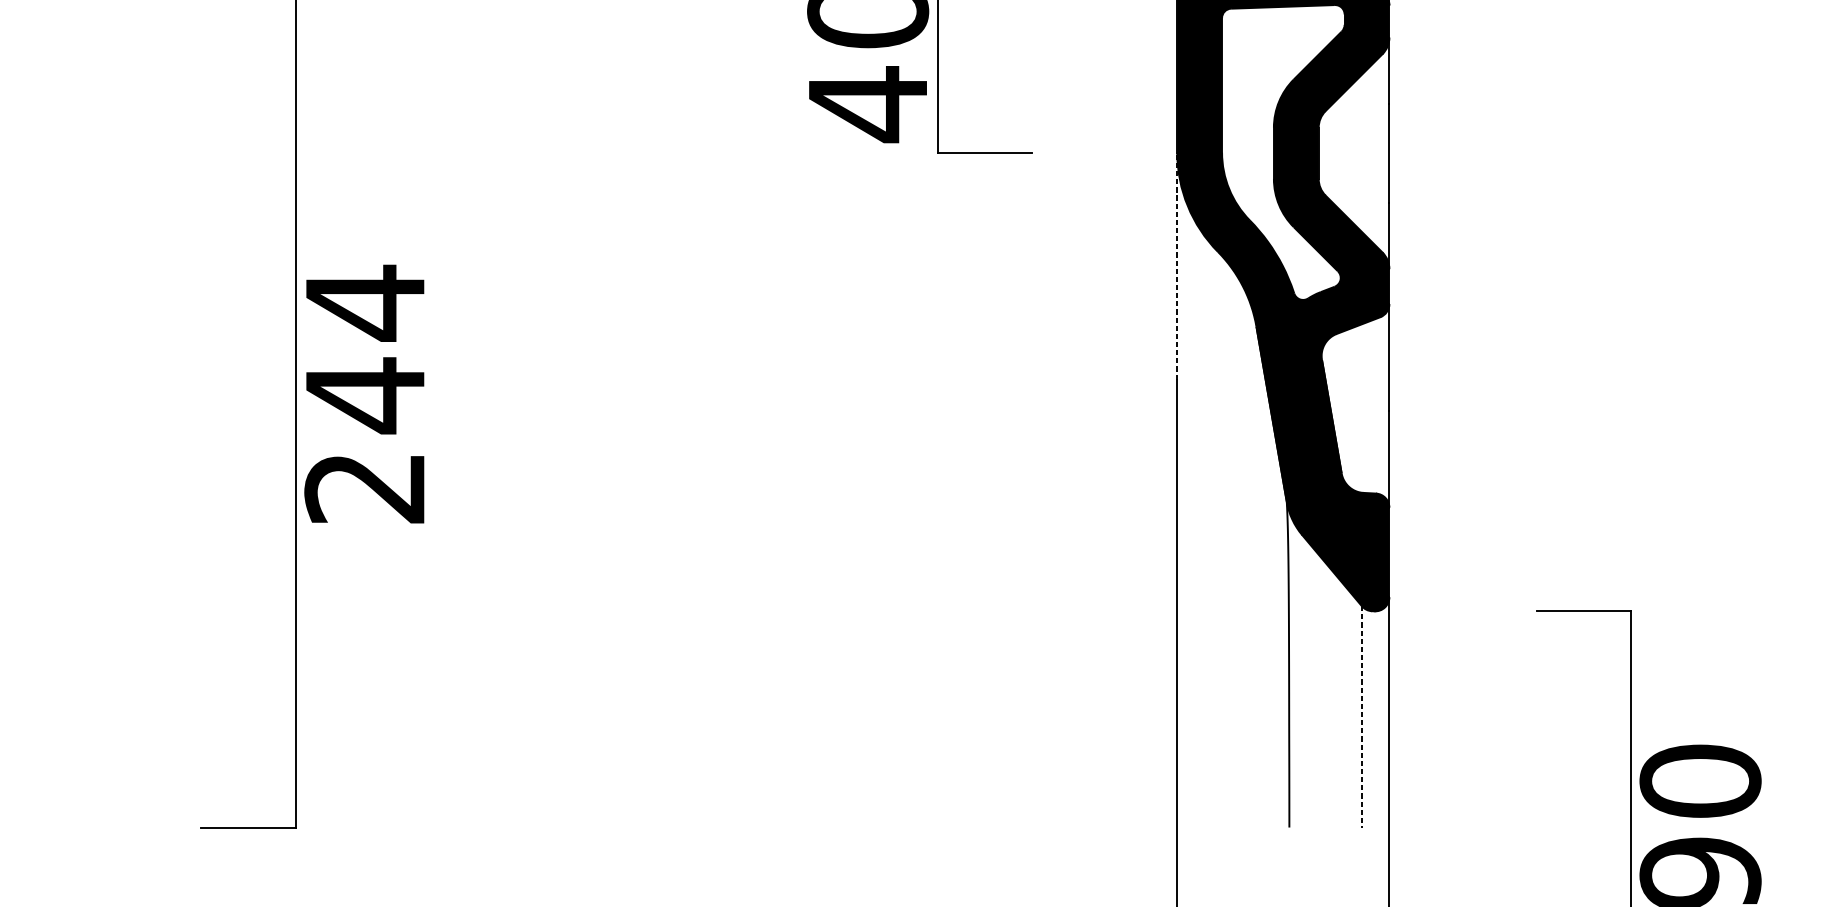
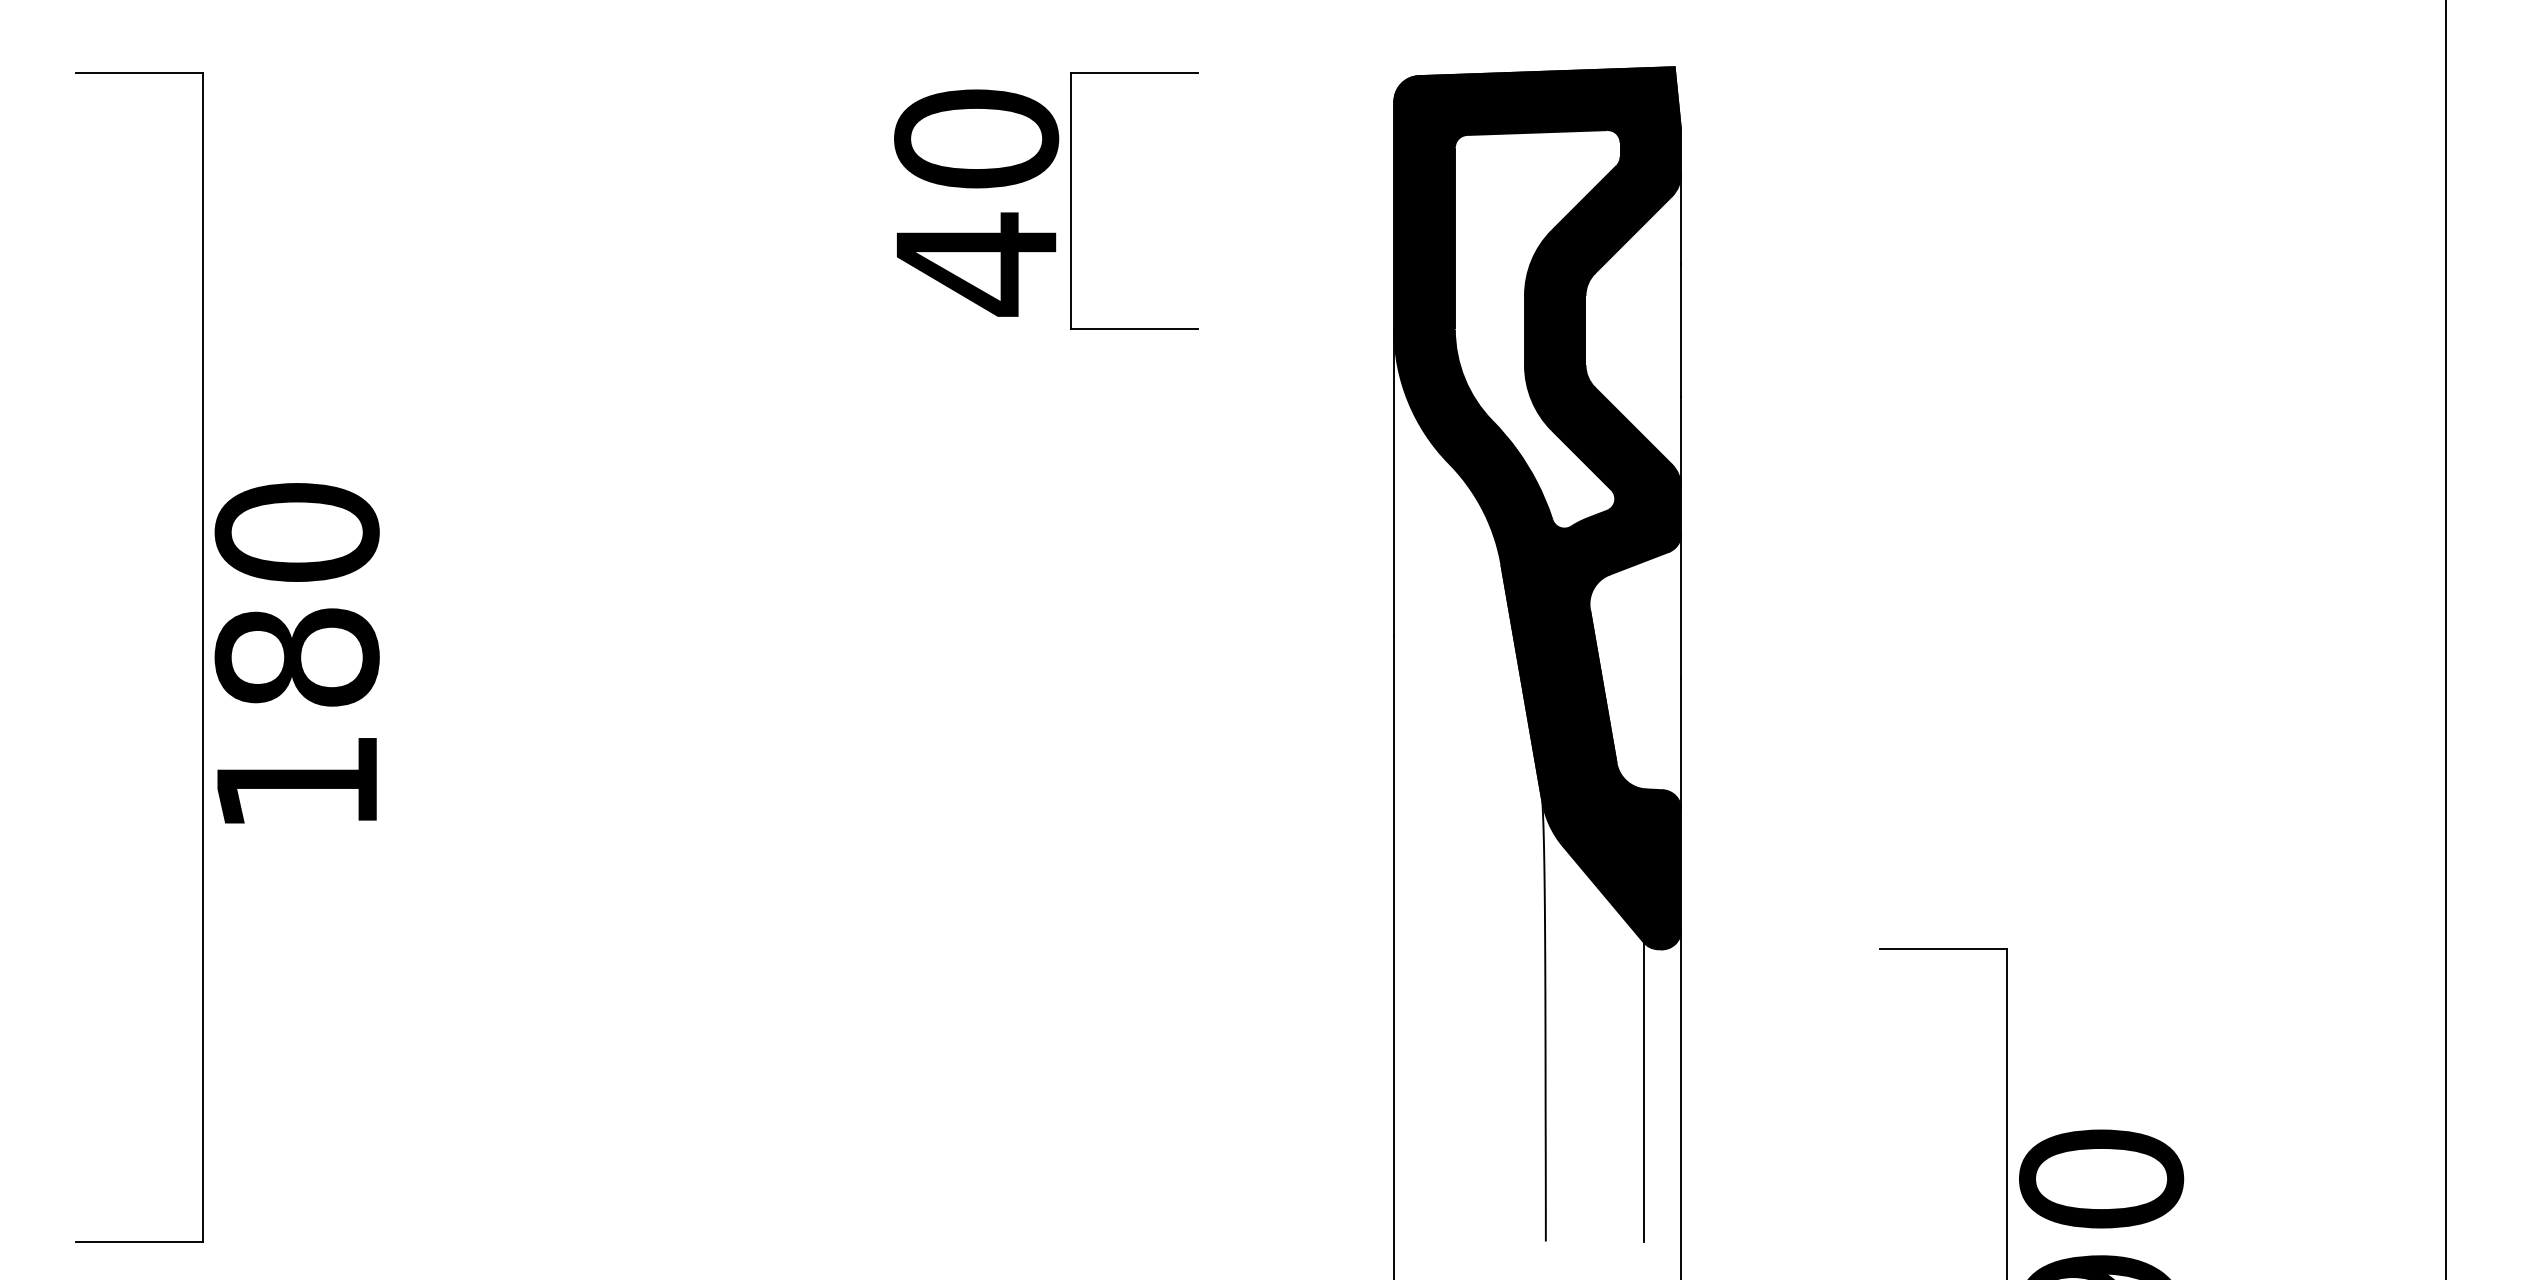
line: (1177, 265) -> (1394, 482), dashed -> solid
text: (364, 393) -> (296, 655), 244 -> 180
line: (1361, 716) -> (1643, 1091), dashed -> solid

